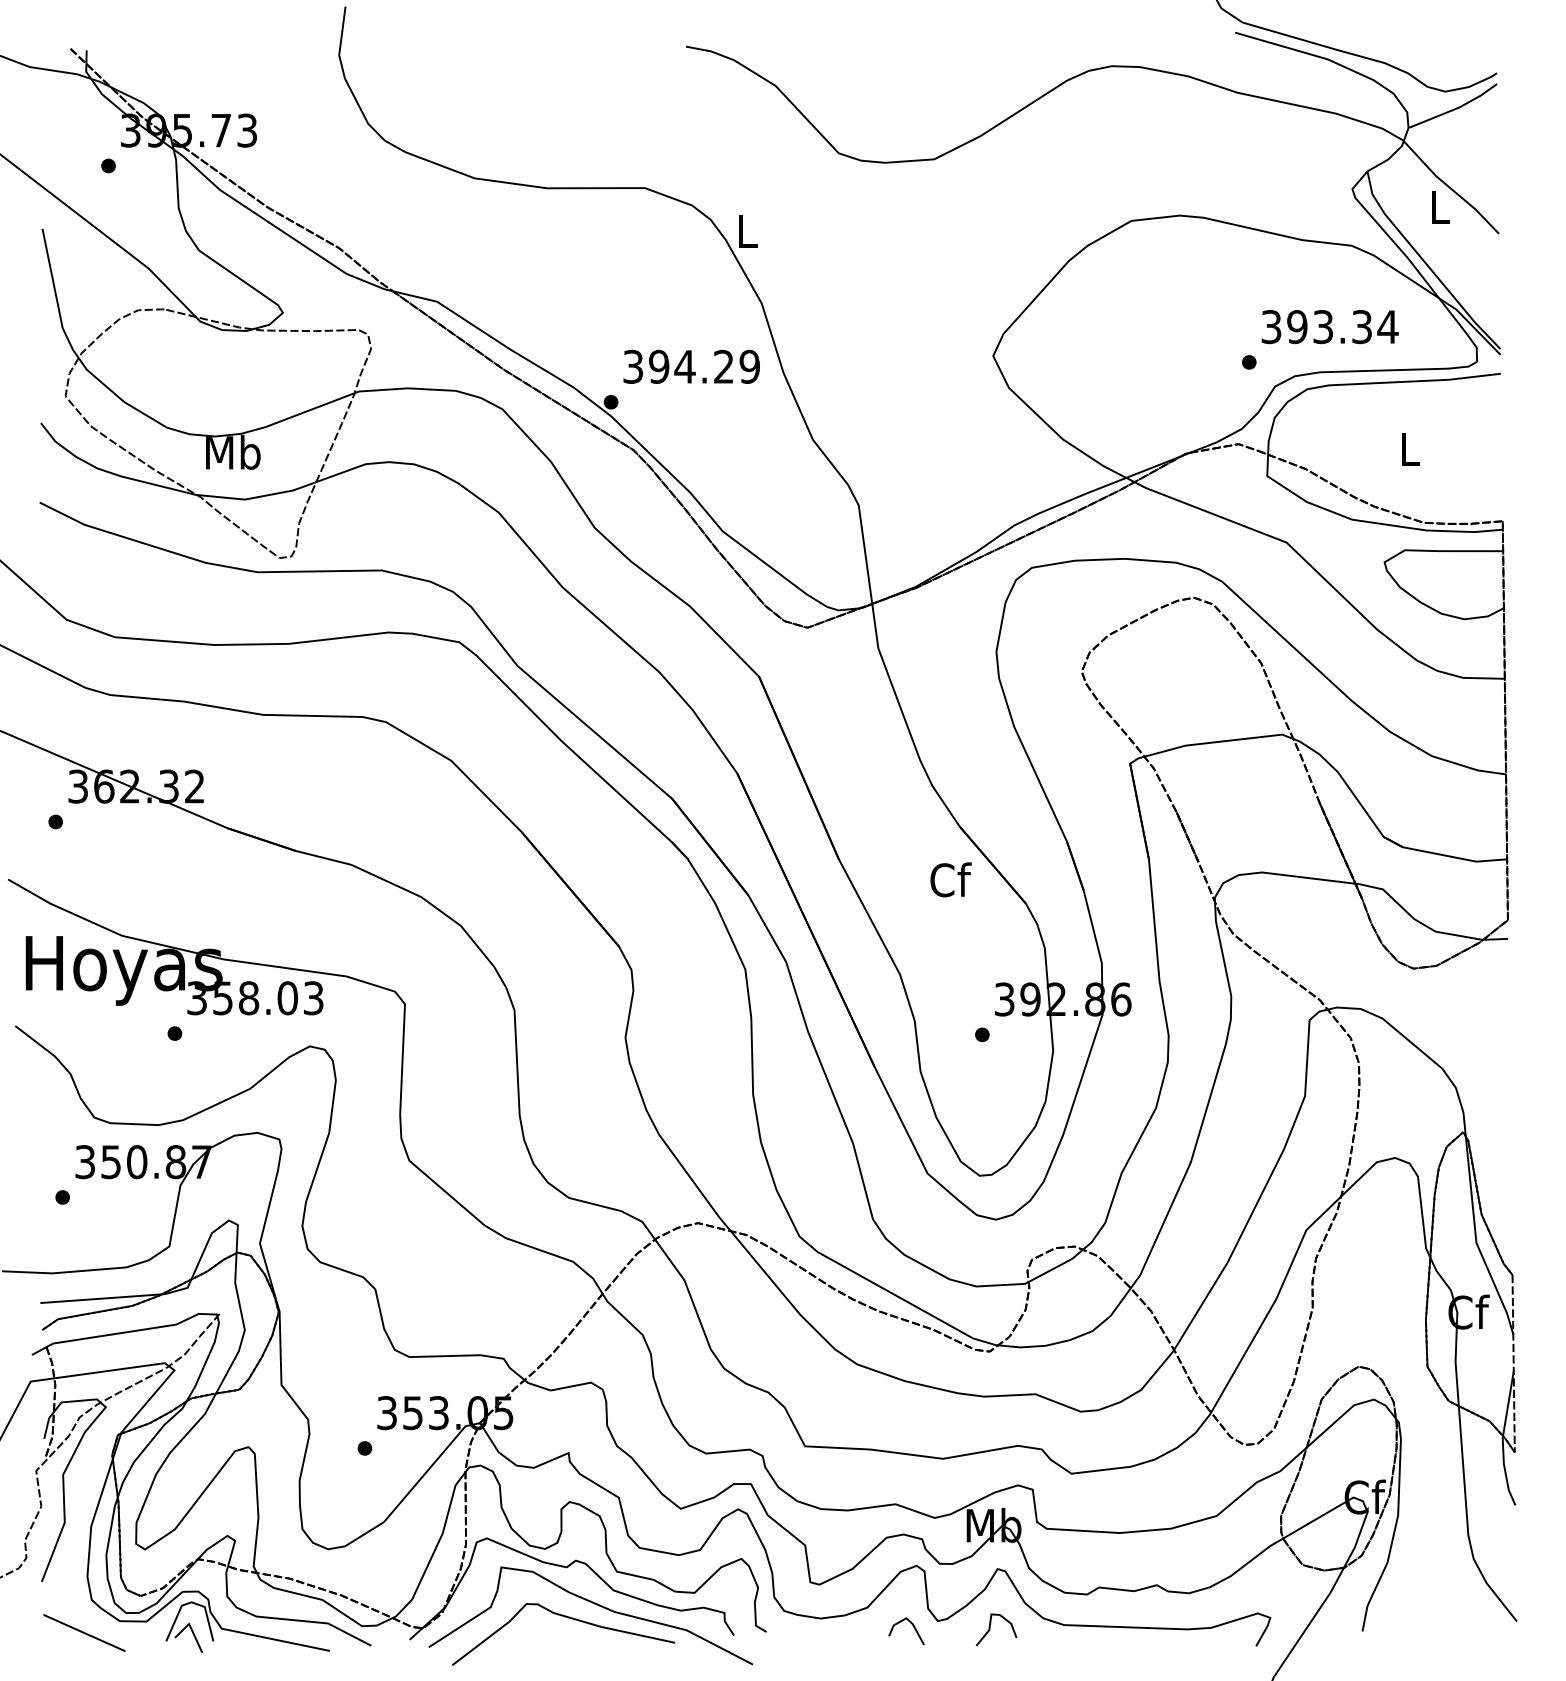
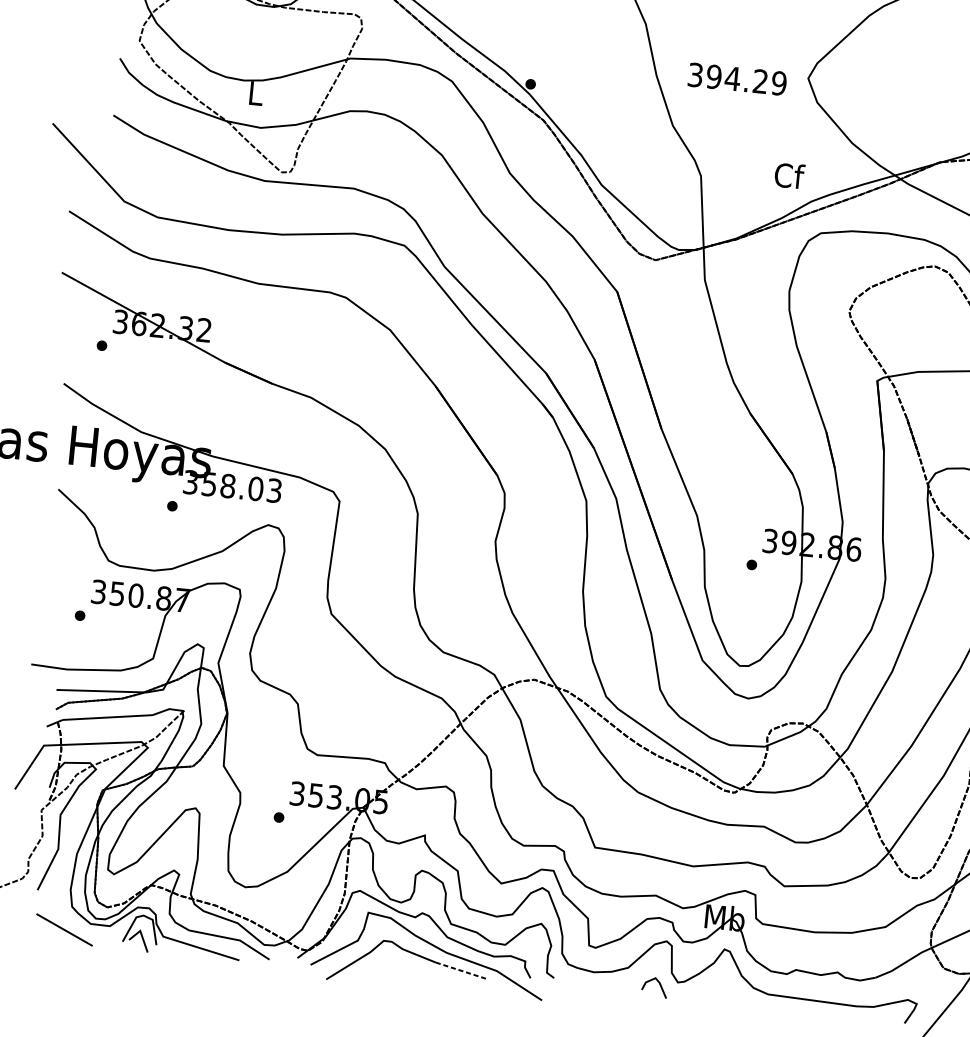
text: (691, 366) -> (737, 79), moved
text: (233, 452) -> (256, 93), Mb -> L
text: (950, 879) -> (789, 175), moved
curve: (990, 1629) -> (715, 992), removed
line: (638, 1634) -> (462, 970), solid -> dashed

